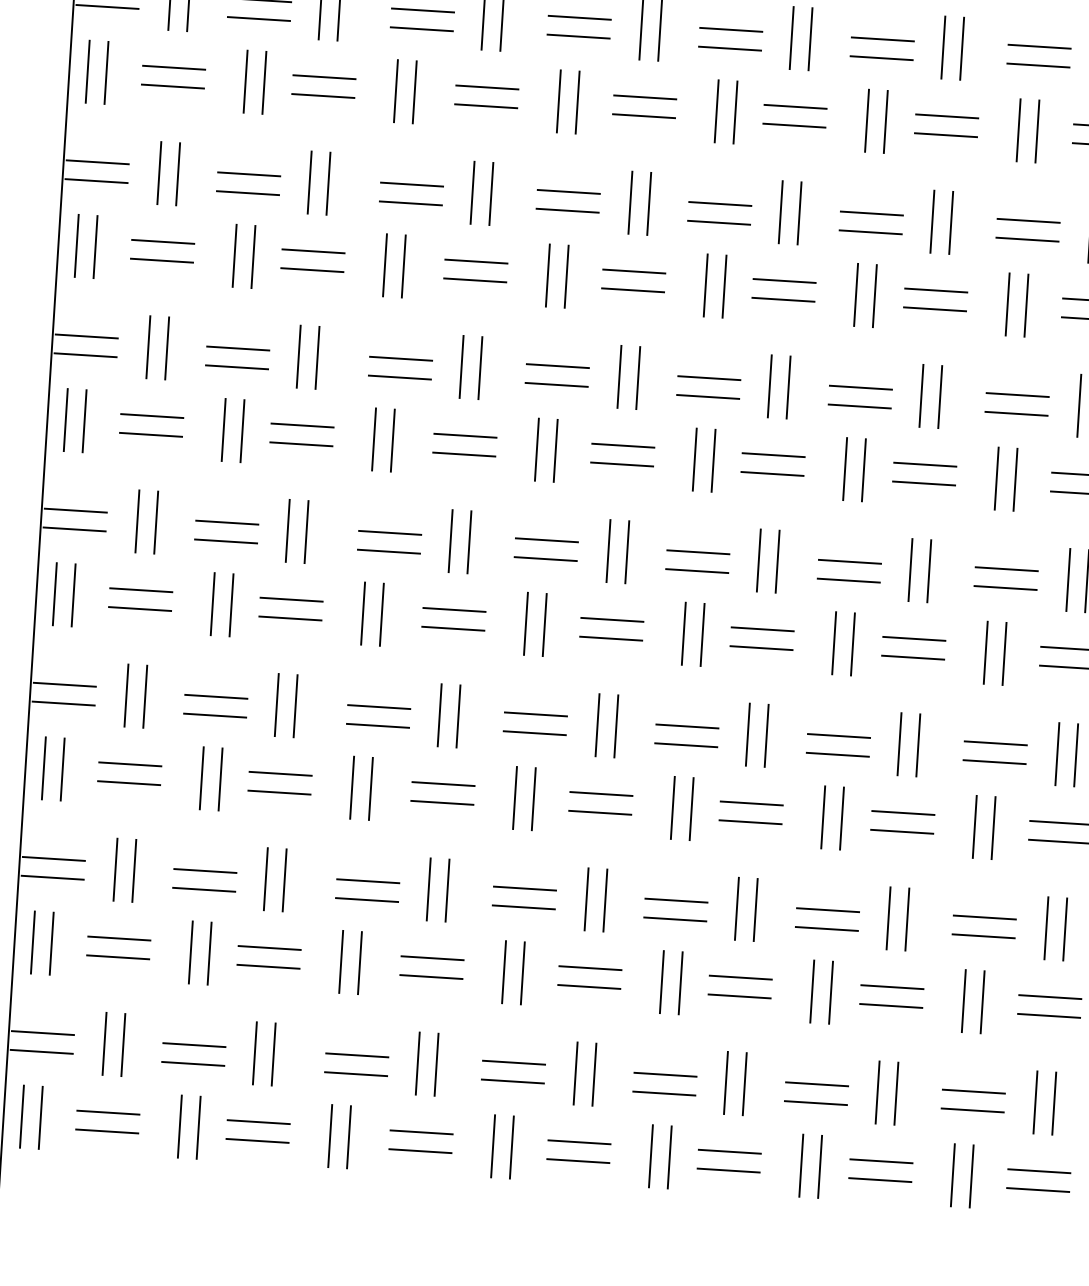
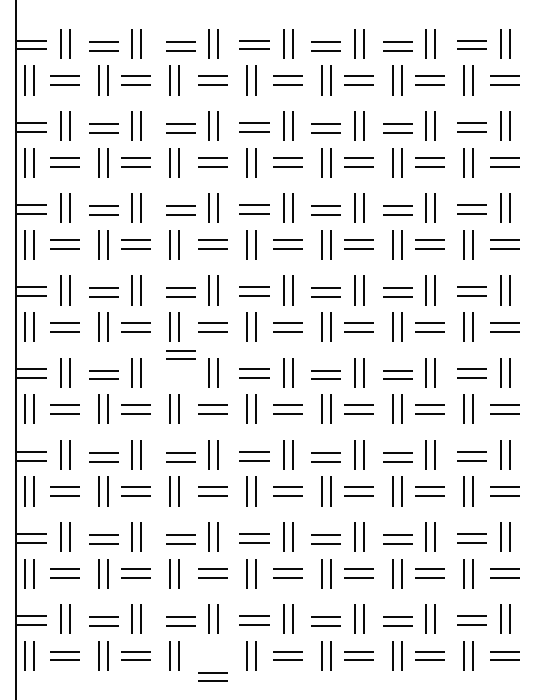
part: (389, 541) -> (180, 354), moved
part: (419, 1140) -> (212, 676), moved

